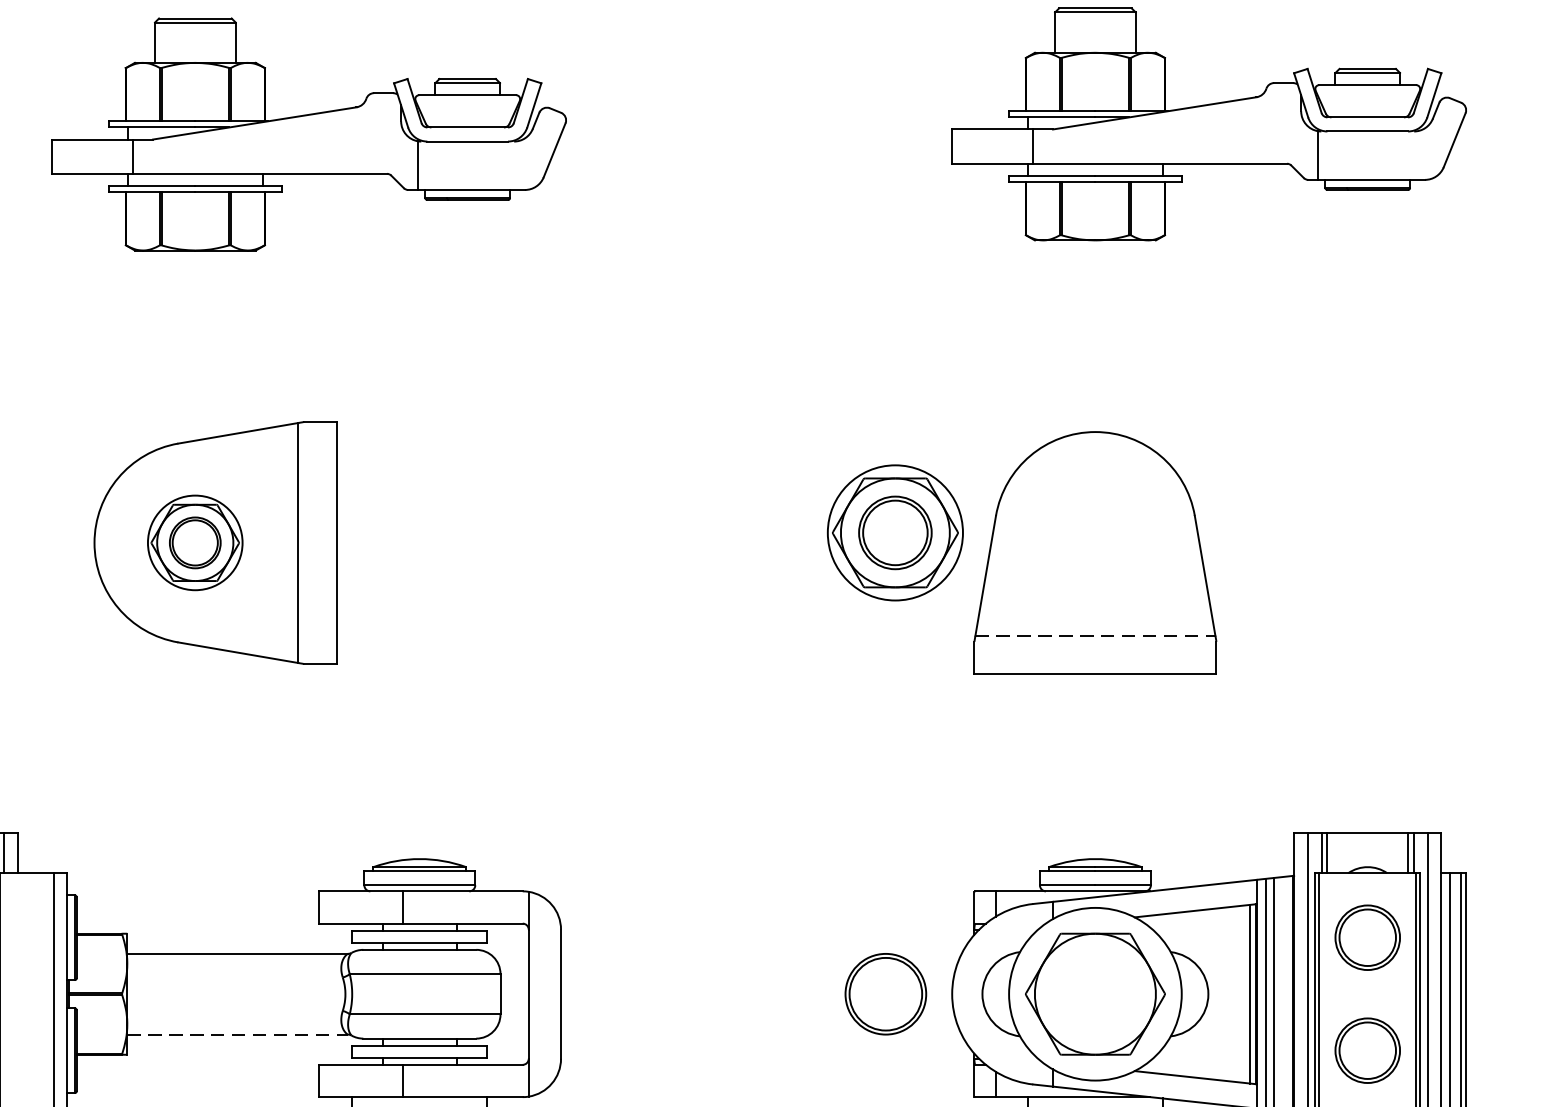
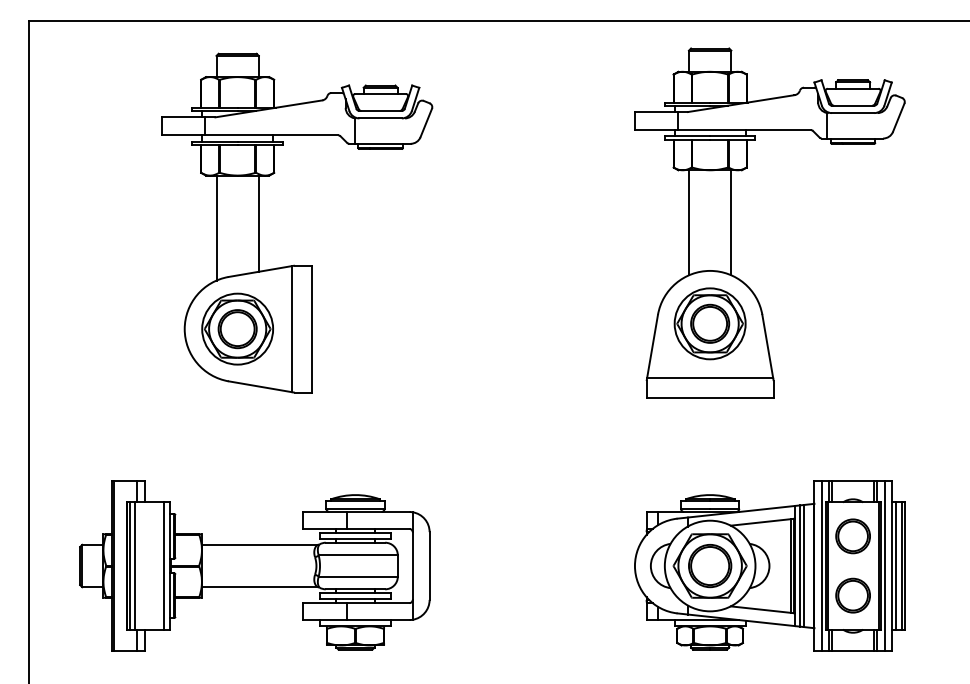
line: (1054, 339) -> (688, 222), added
line: (1136, 339) -> (731, 222), added
line: (235, 341) -> (258, 223), added
line: (155, 349) -> (216, 227), added
part: (894, 532) -> (709, 323), moved
part: (195, 541) -> (237, 328), size x1.43
line: (1096, 635) -> (710, 377), dashed -> solid
part: (886, 995) -> (710, 566), moved
line: (236, 1035) -> (259, 587), dashed -> solid

